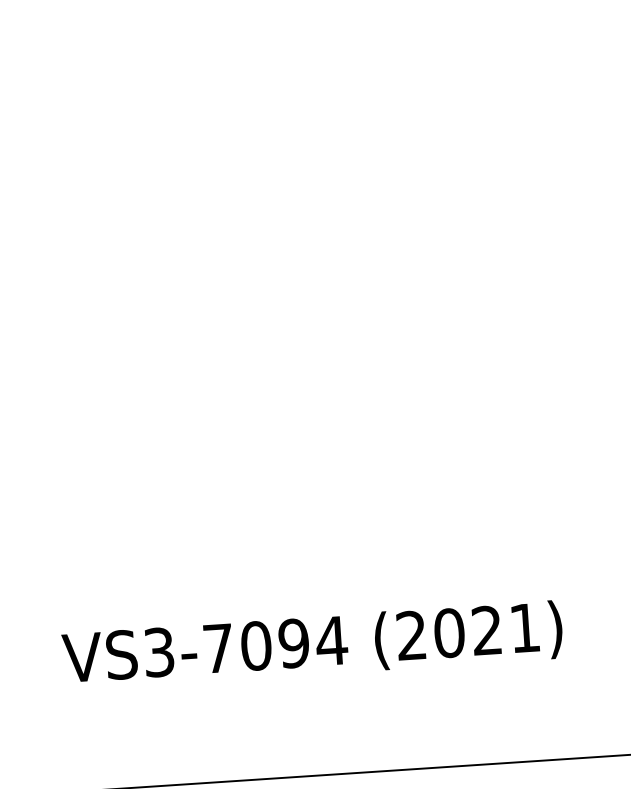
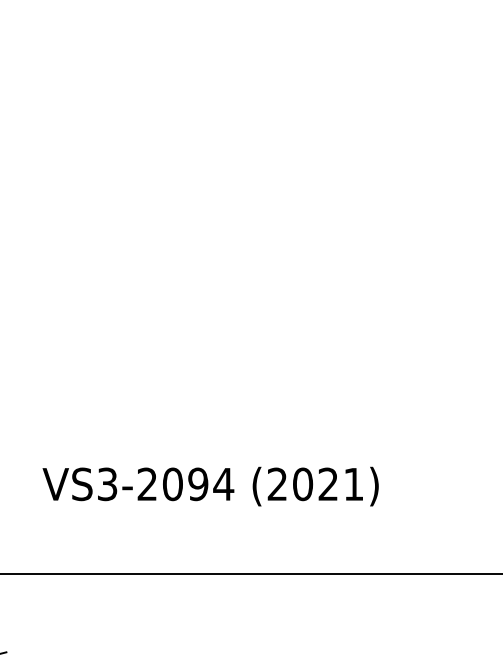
text: (217, 647) -> (146, 483), VS3-7094 -> VS3-2094

